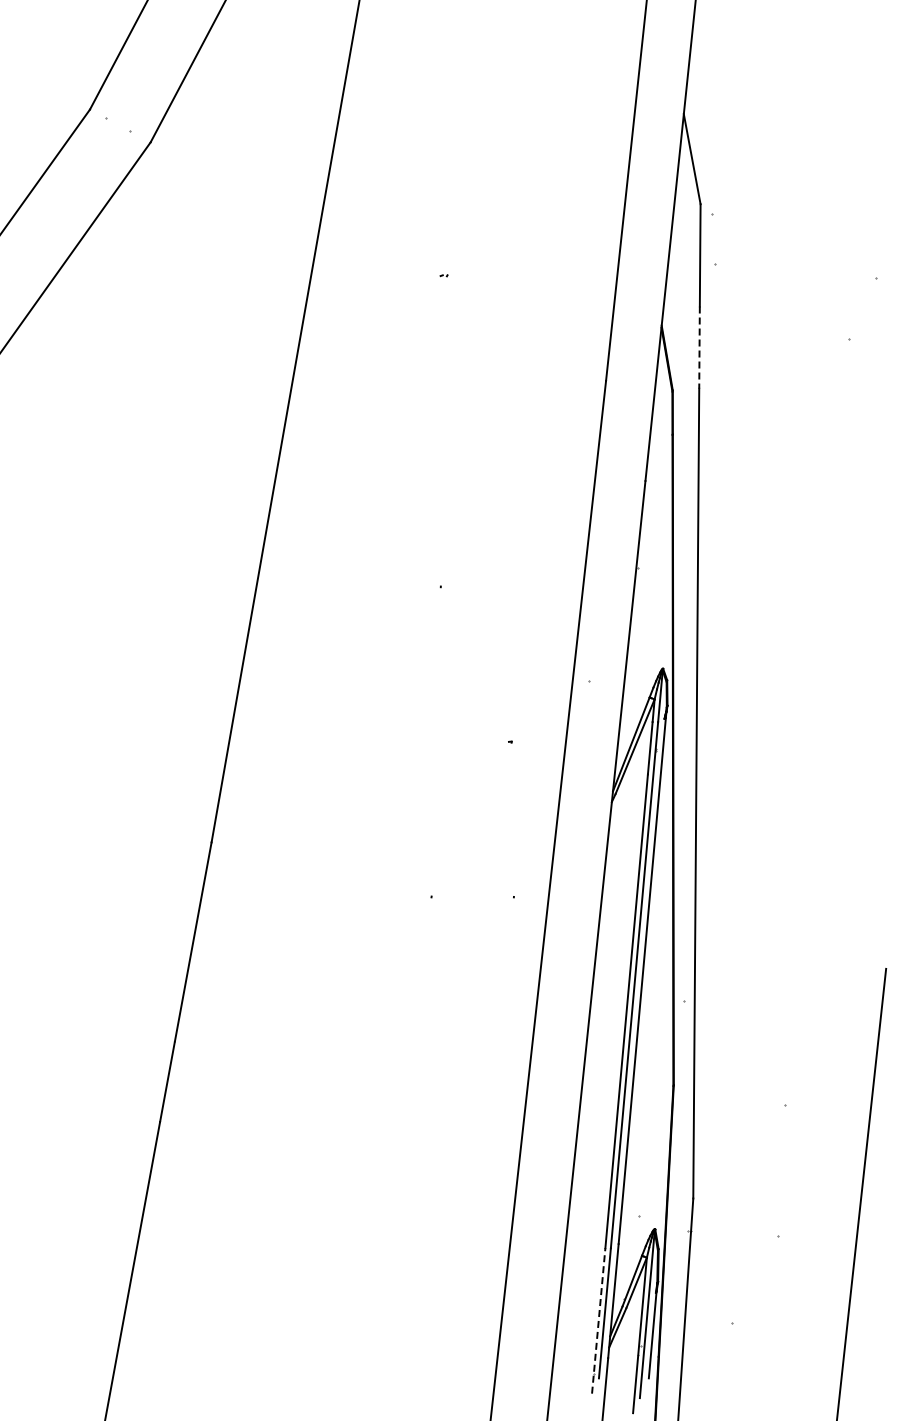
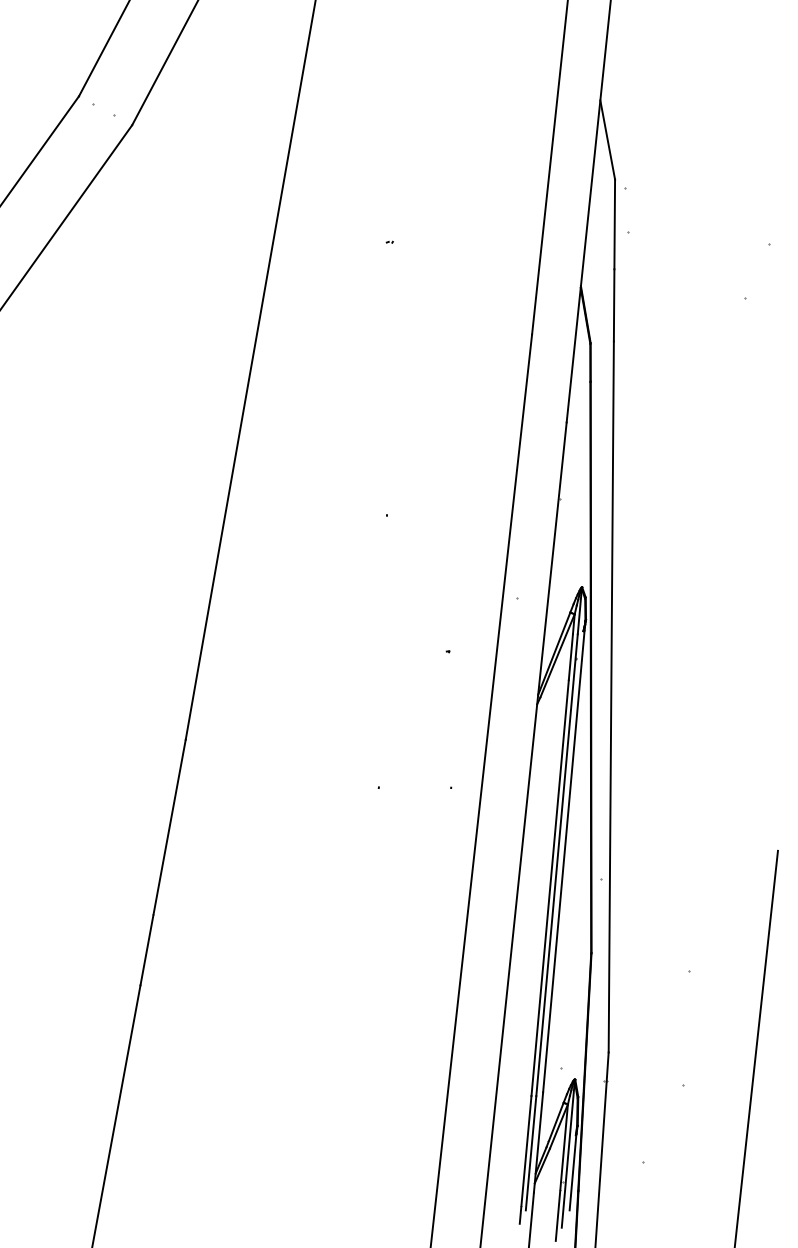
line: (699, 348) -> (614, 306), dashed -> solid
line: (598, 1320) -> (525, 1159), dashed -> solid

